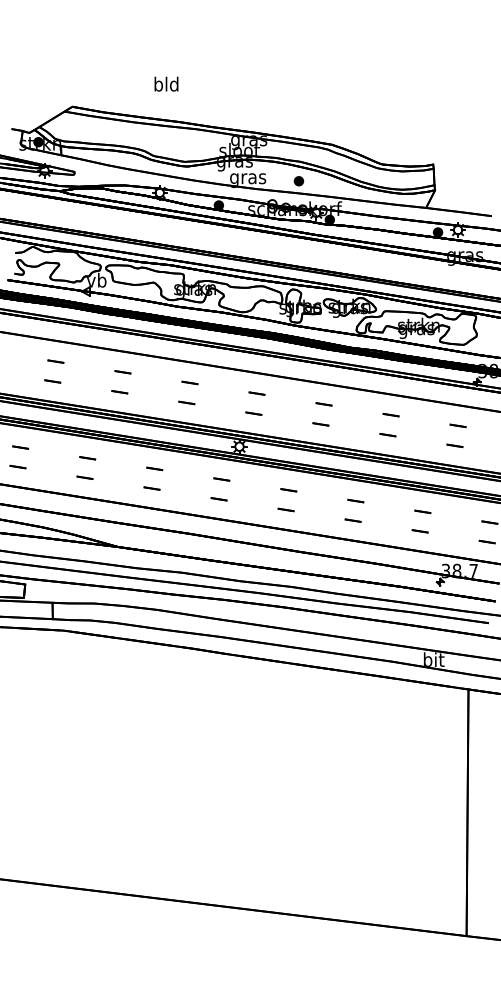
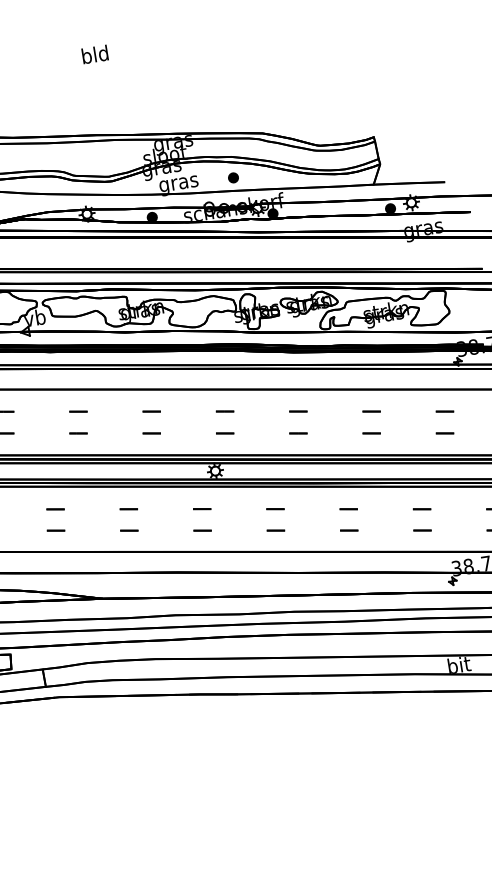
text: (166, 83) -> (95, 53), moved

